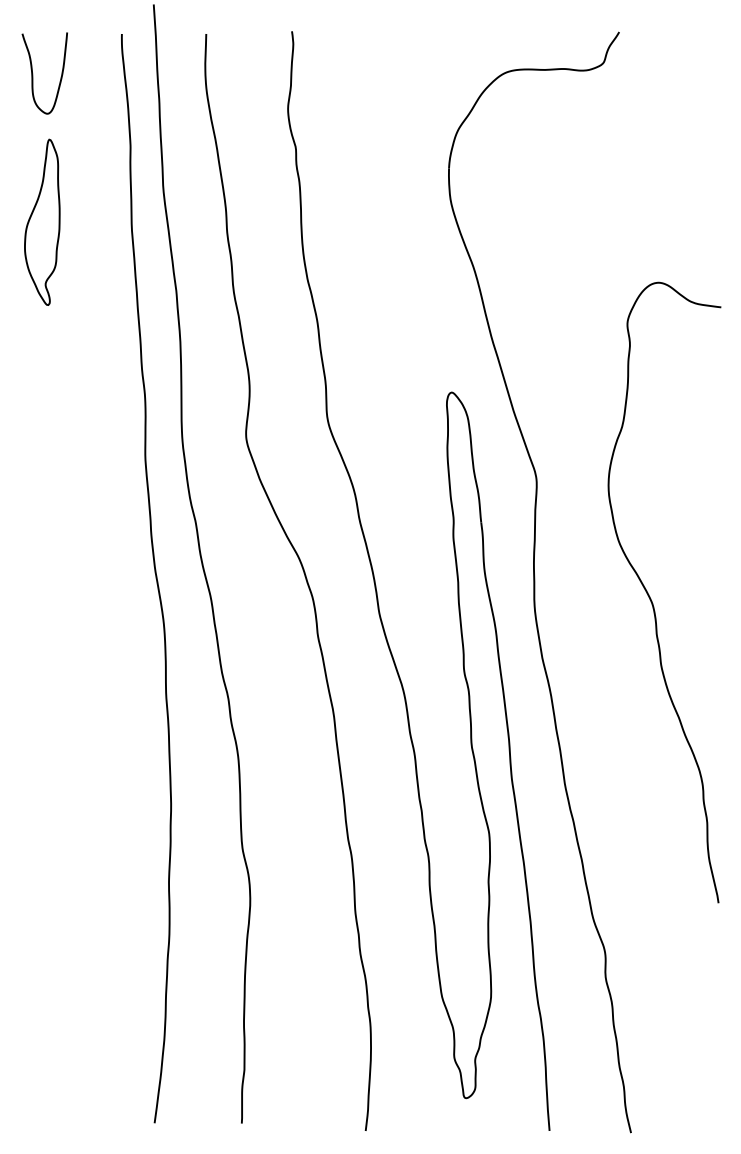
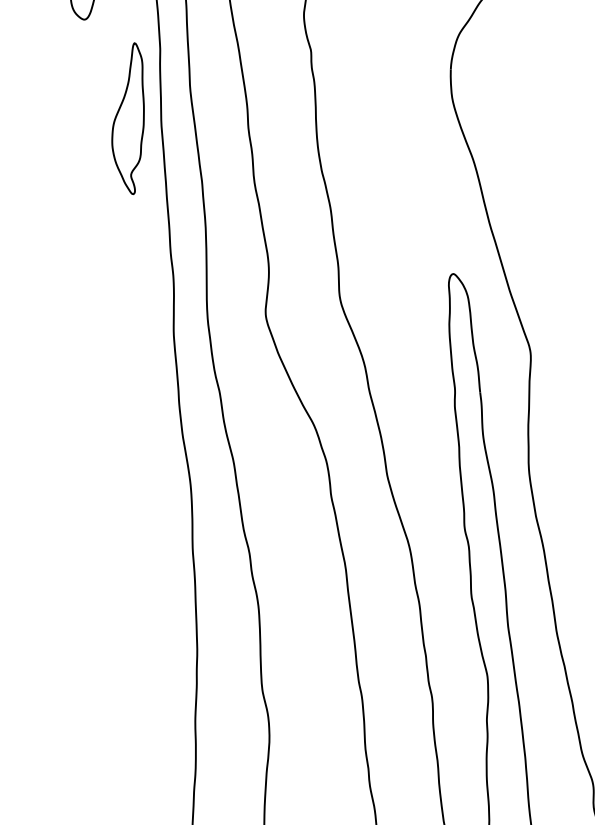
part: (42, 221) -> (128, 117), moved

